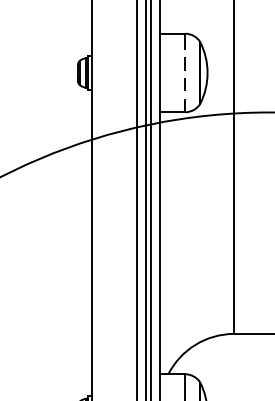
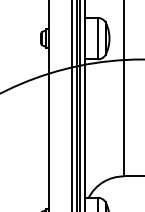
line: (184, 76) -> (97, 40), dashed -> solid

